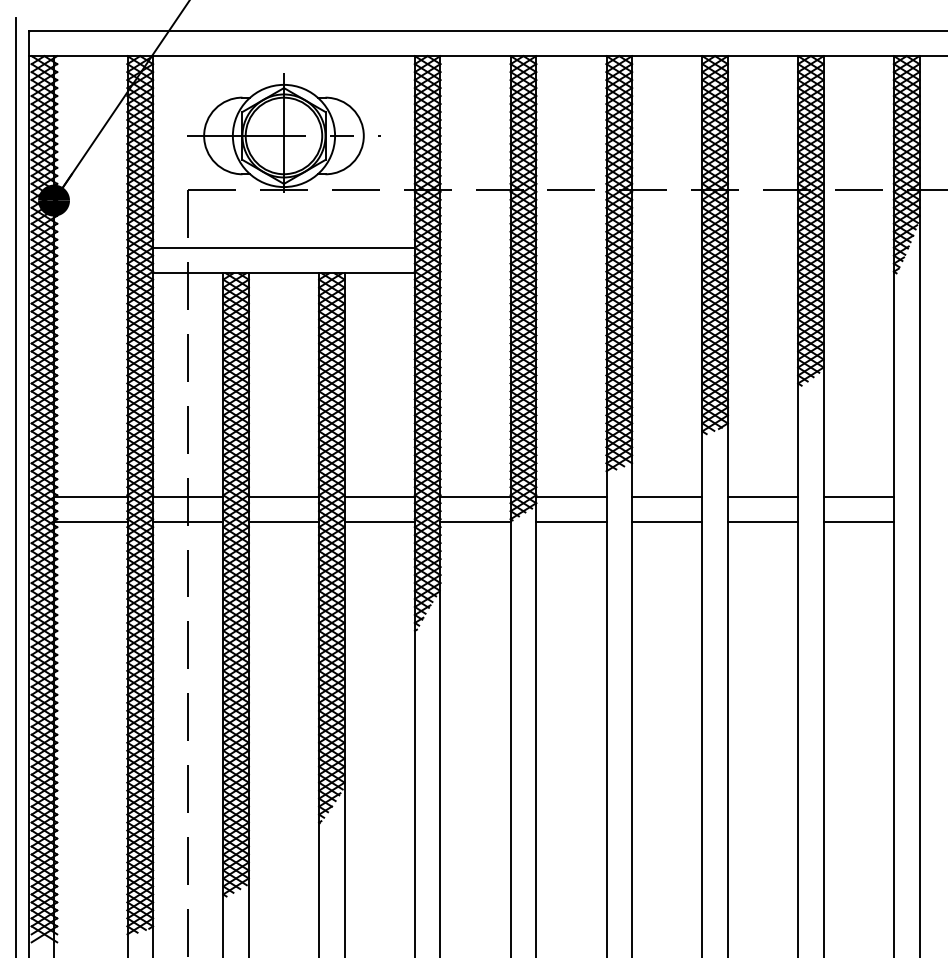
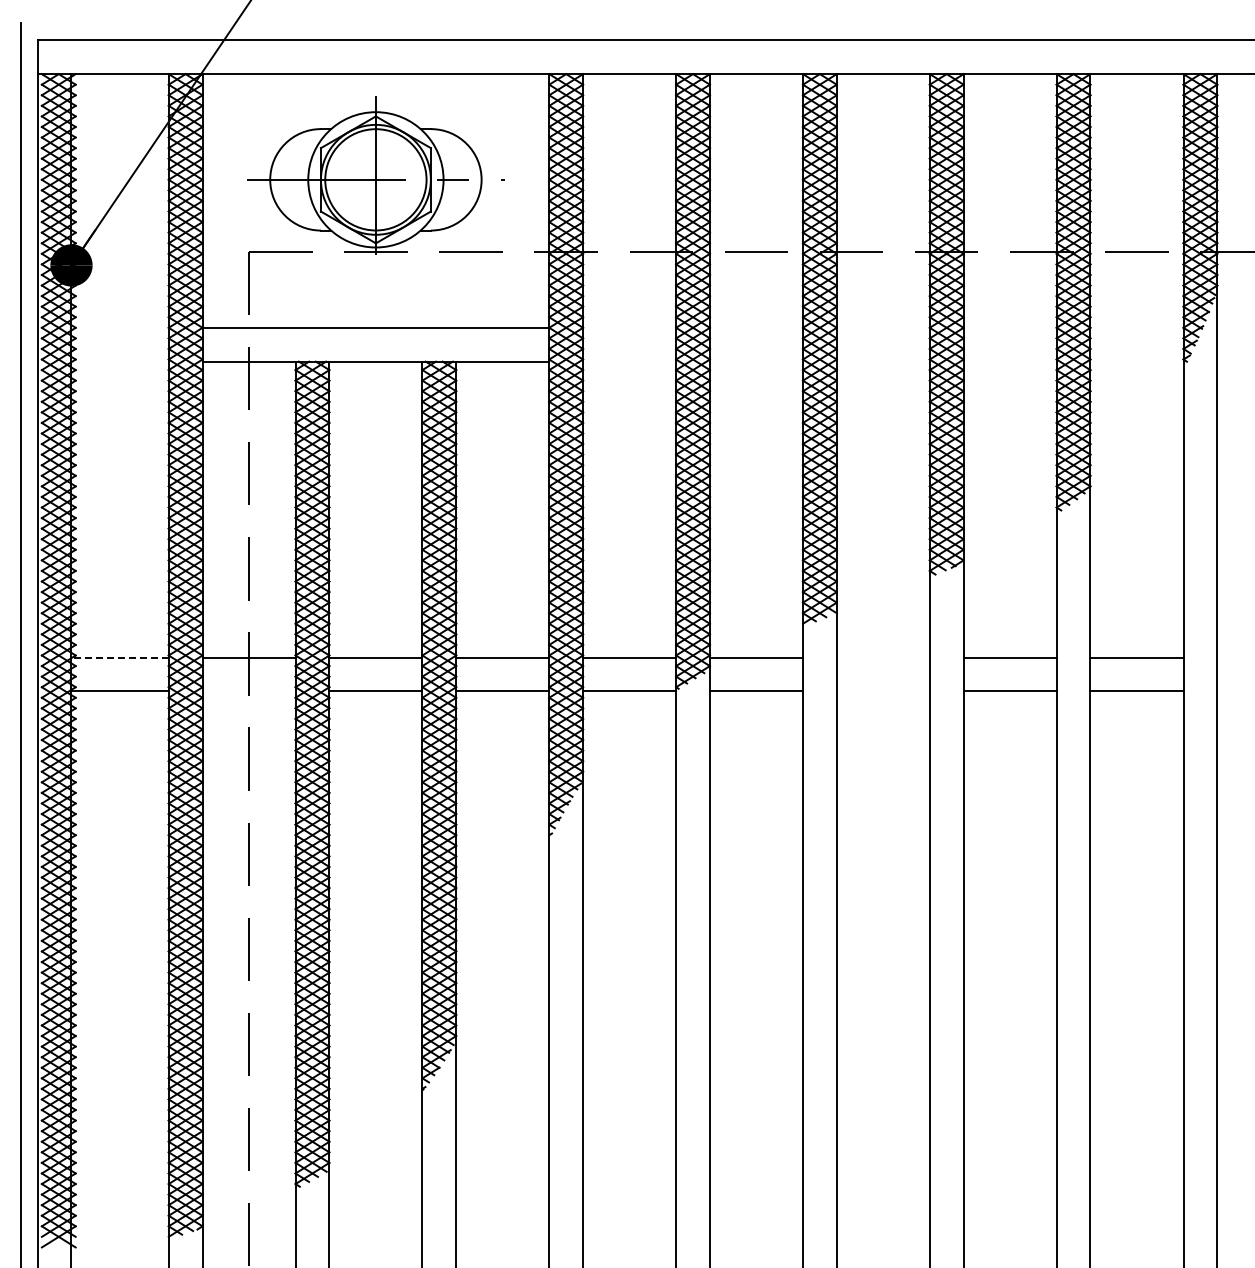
line: (91, 496) -> (120, 657), solid -> dashed
line: (666, 496) -> (882, 657), removed
line: (187, 522) -> (248, 691), removed
line: (666, 522) -> (882, 691), removed

